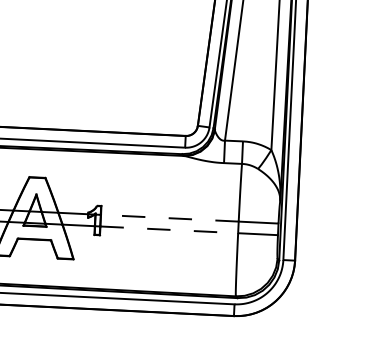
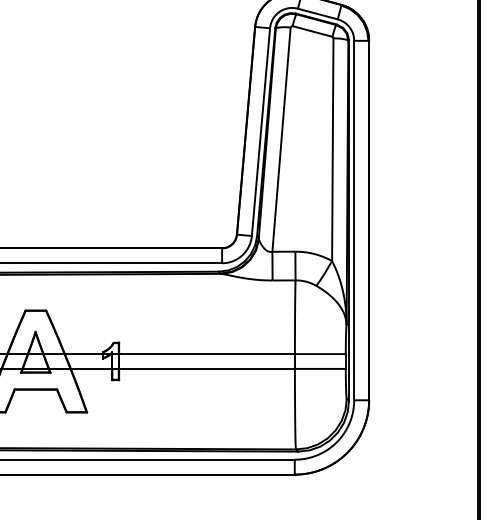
line: (170, 218) -> (207, 354), dashed -> solid
line: (169, 229) -> (207, 368), dashed -> solid

